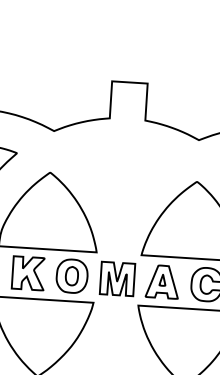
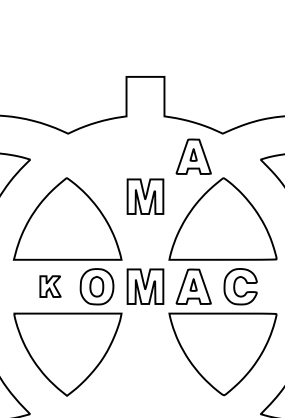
part: (170, 159) -> (193, 156), added
part: (122, 194) -> (145, 196), added
part: (28, 273) -> (50, 286), size x0.6

